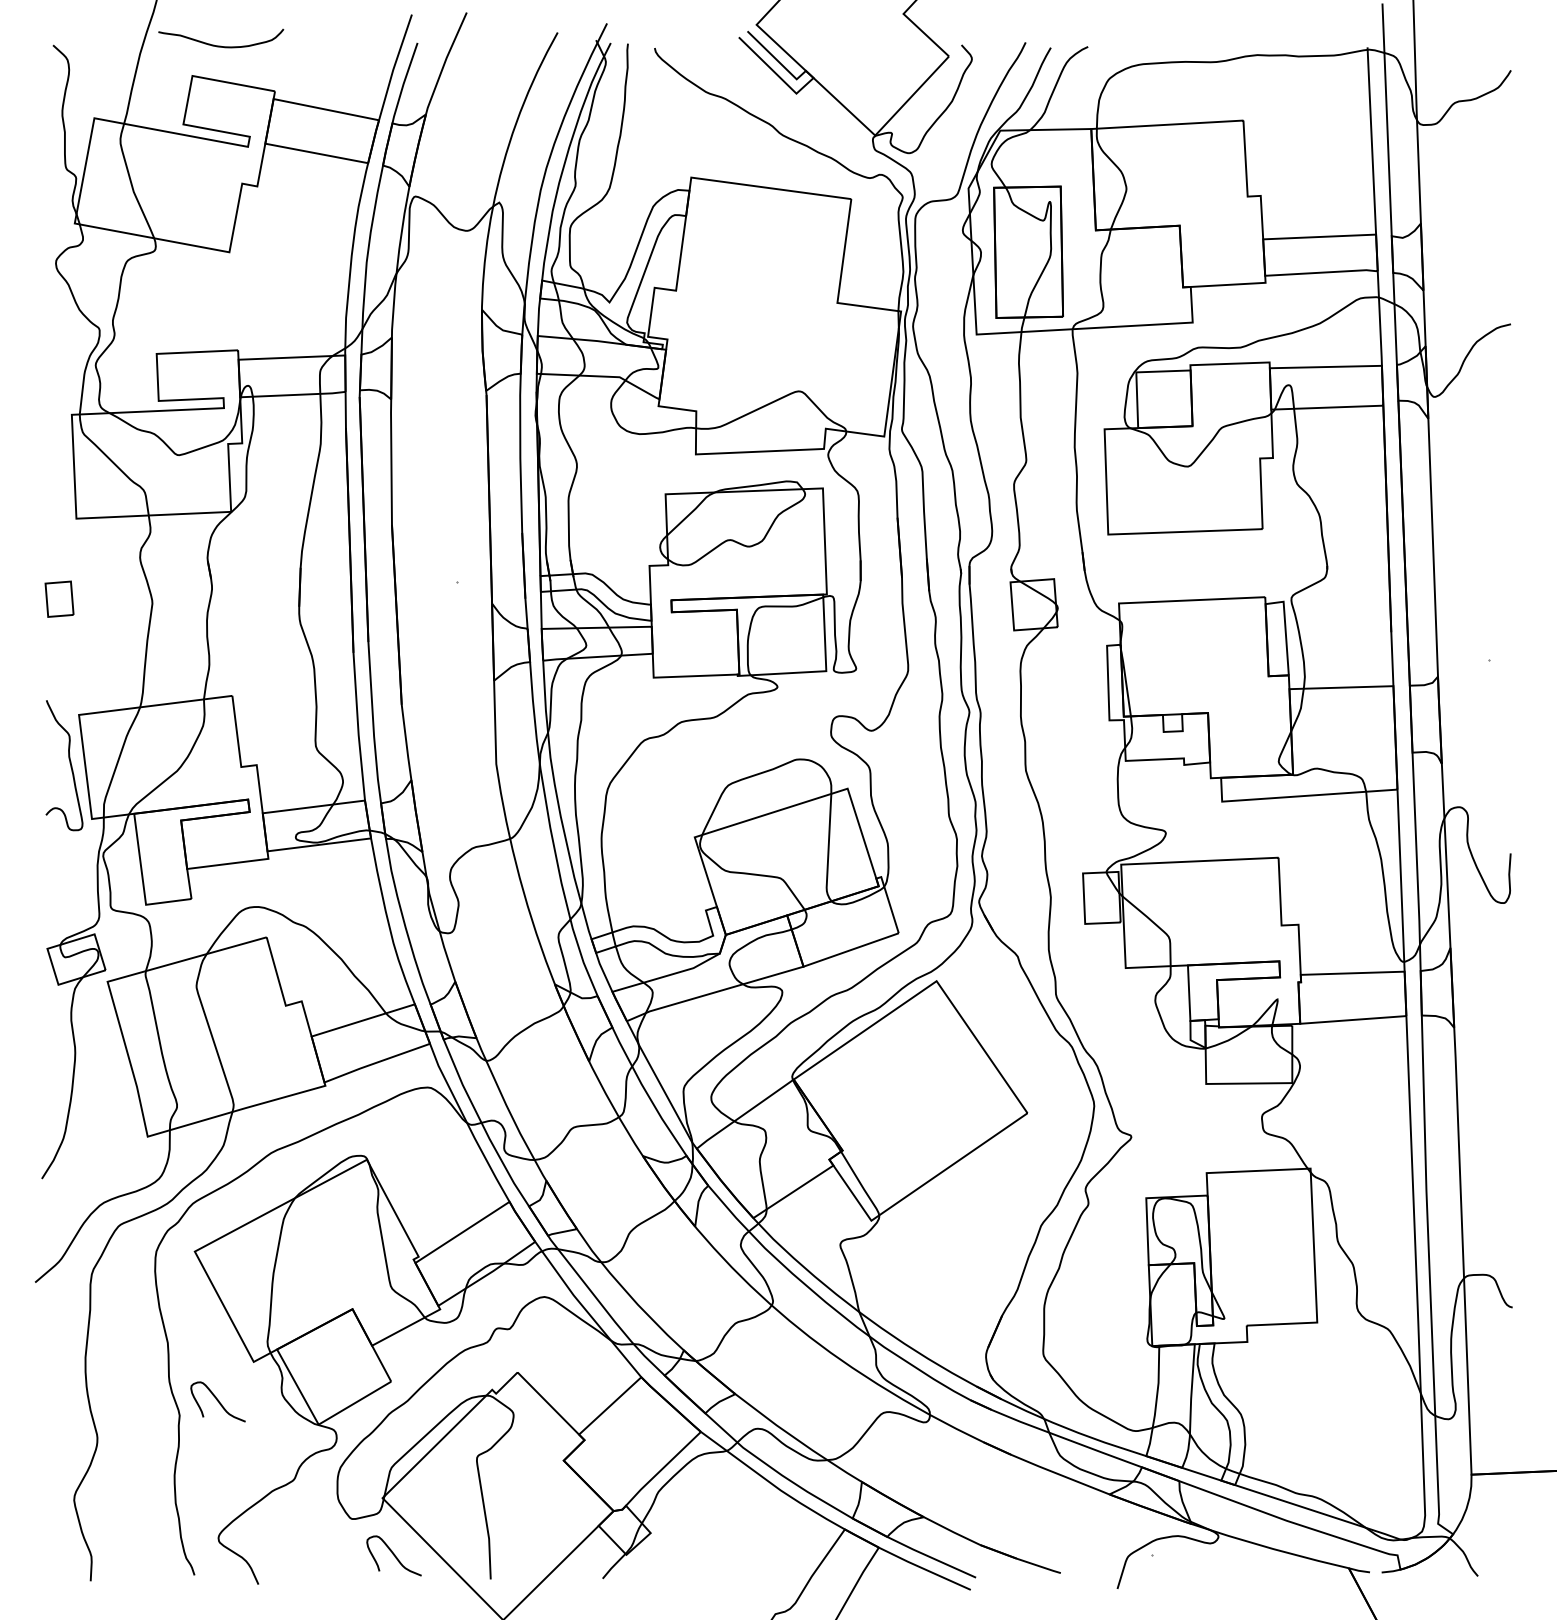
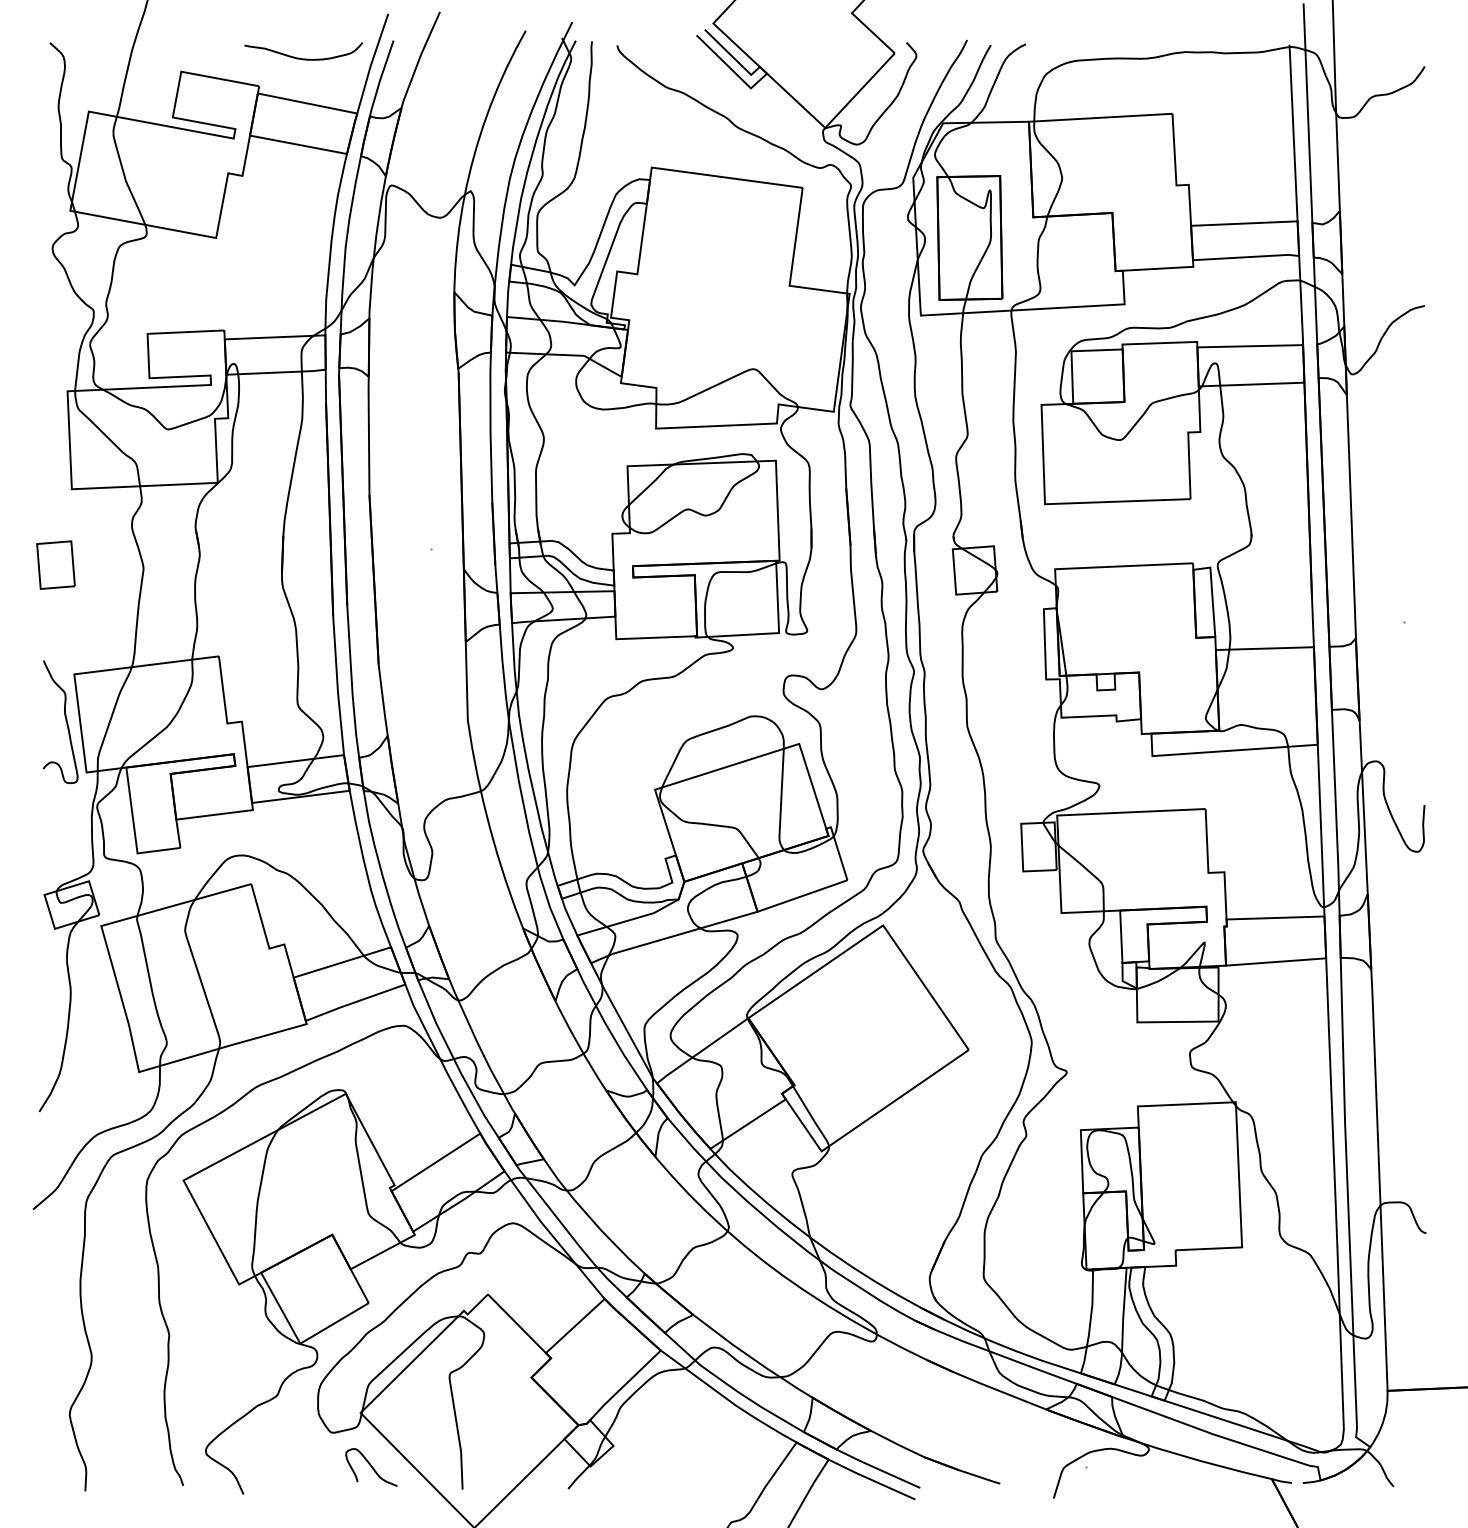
curve: (221, 45) -> (303, 58), moved
part: (59, 599) -> (55, 565), size x1.43
curve: (217, 1401) -> (204, 1321), removed

